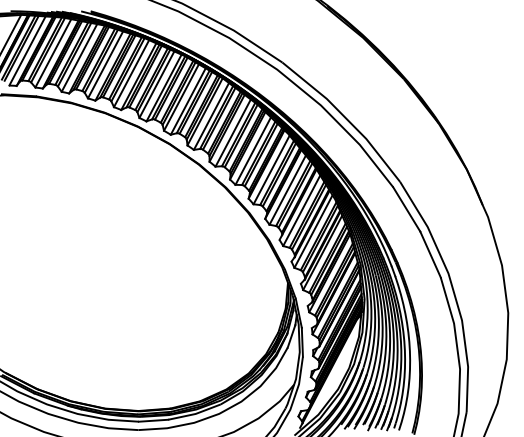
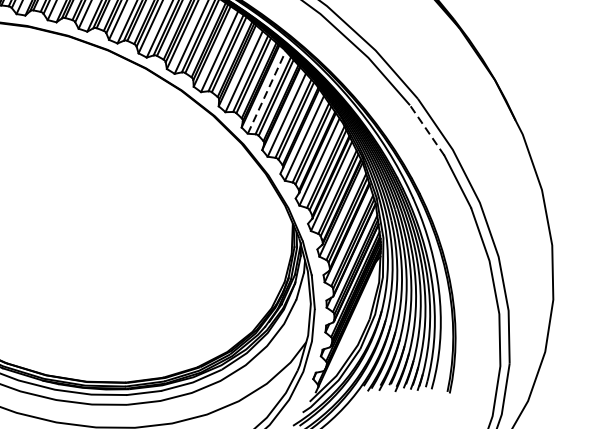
line: (271, 169) -> (266, 92), solid -> dashed
line: (406, 209) -> (426, 130), solid -> dashed

